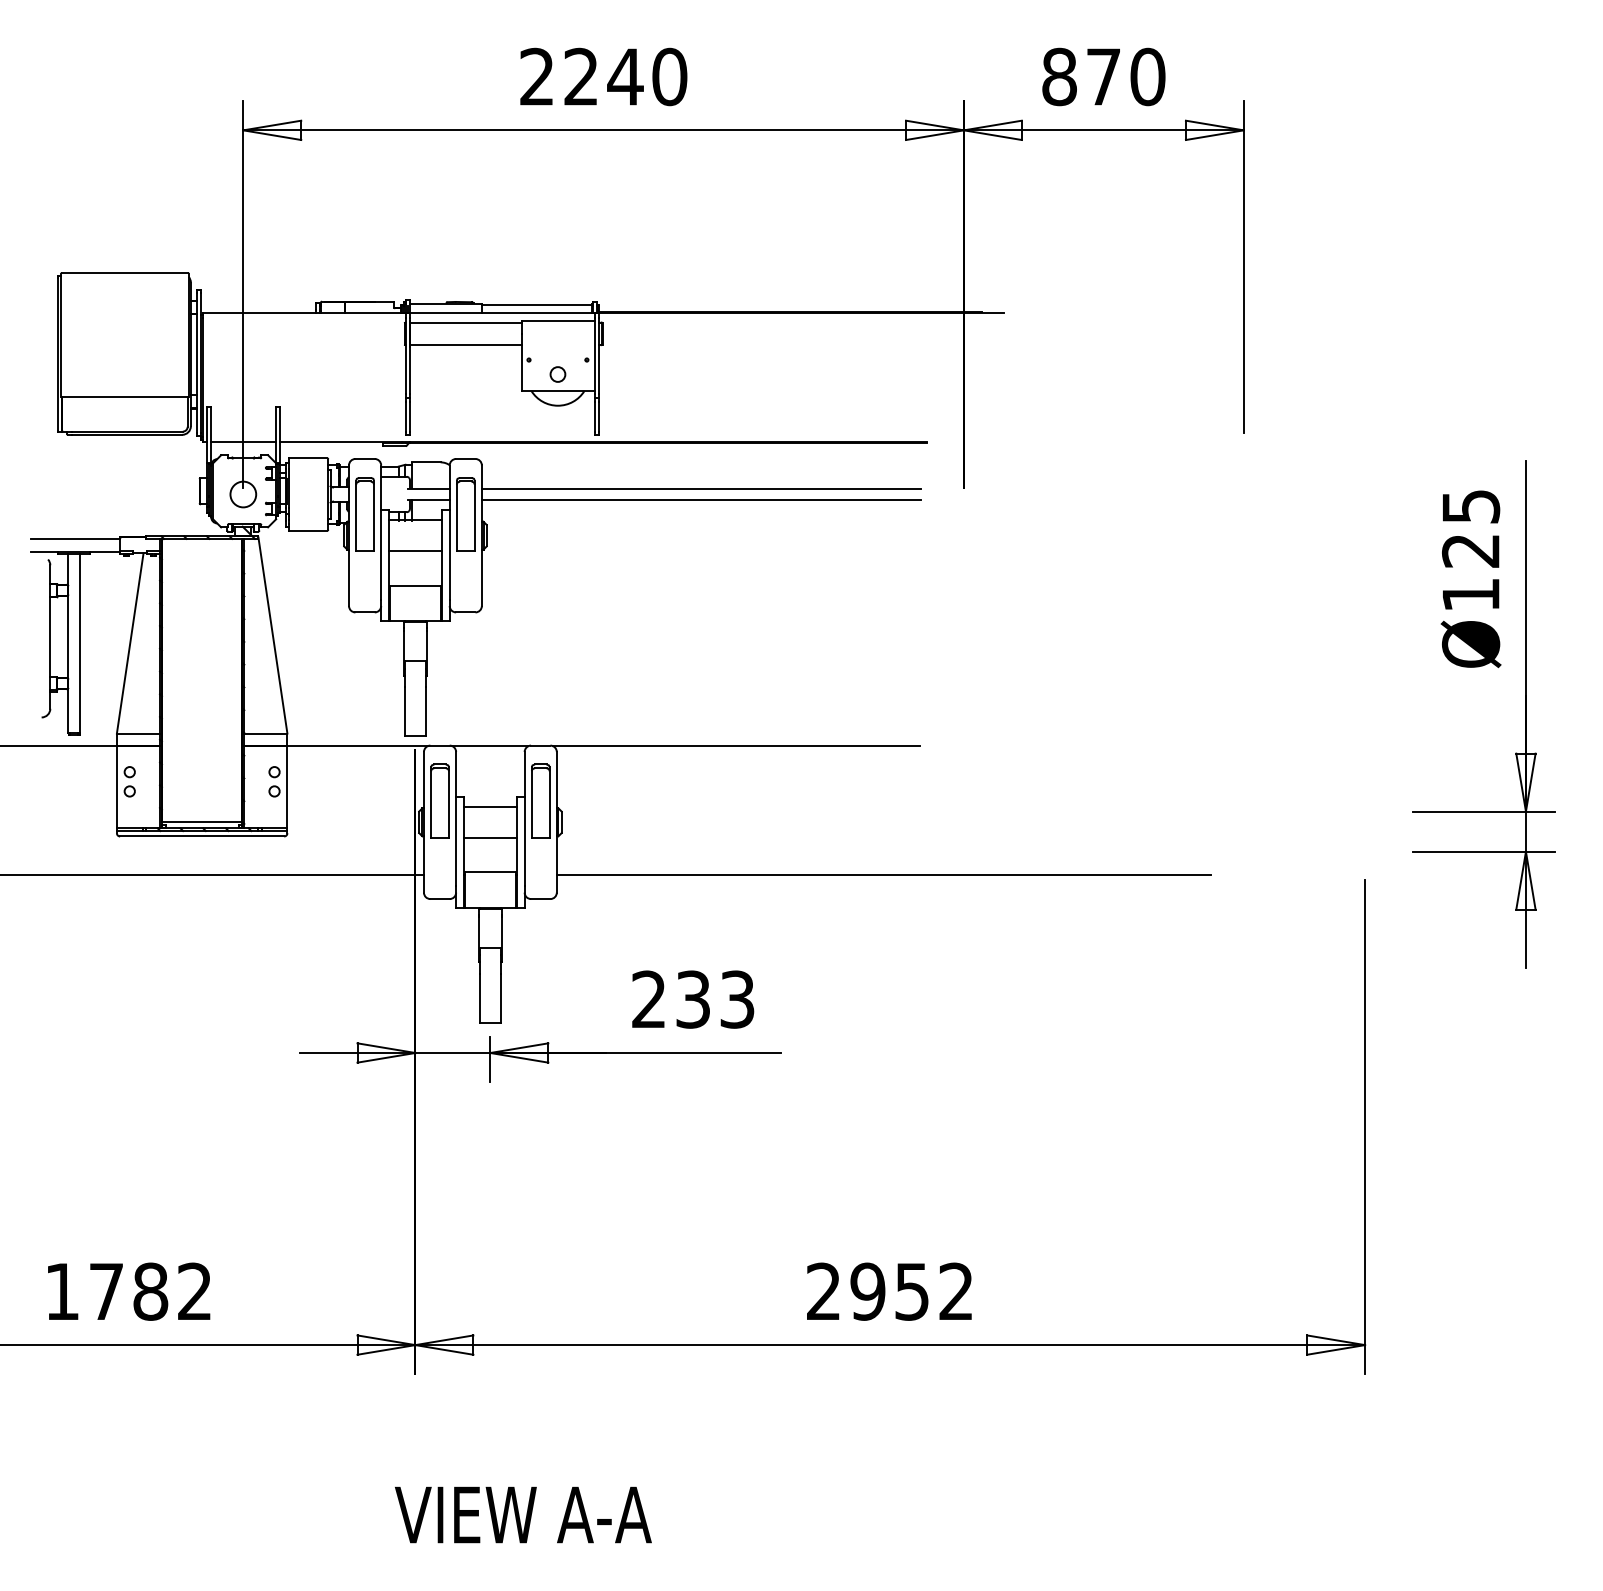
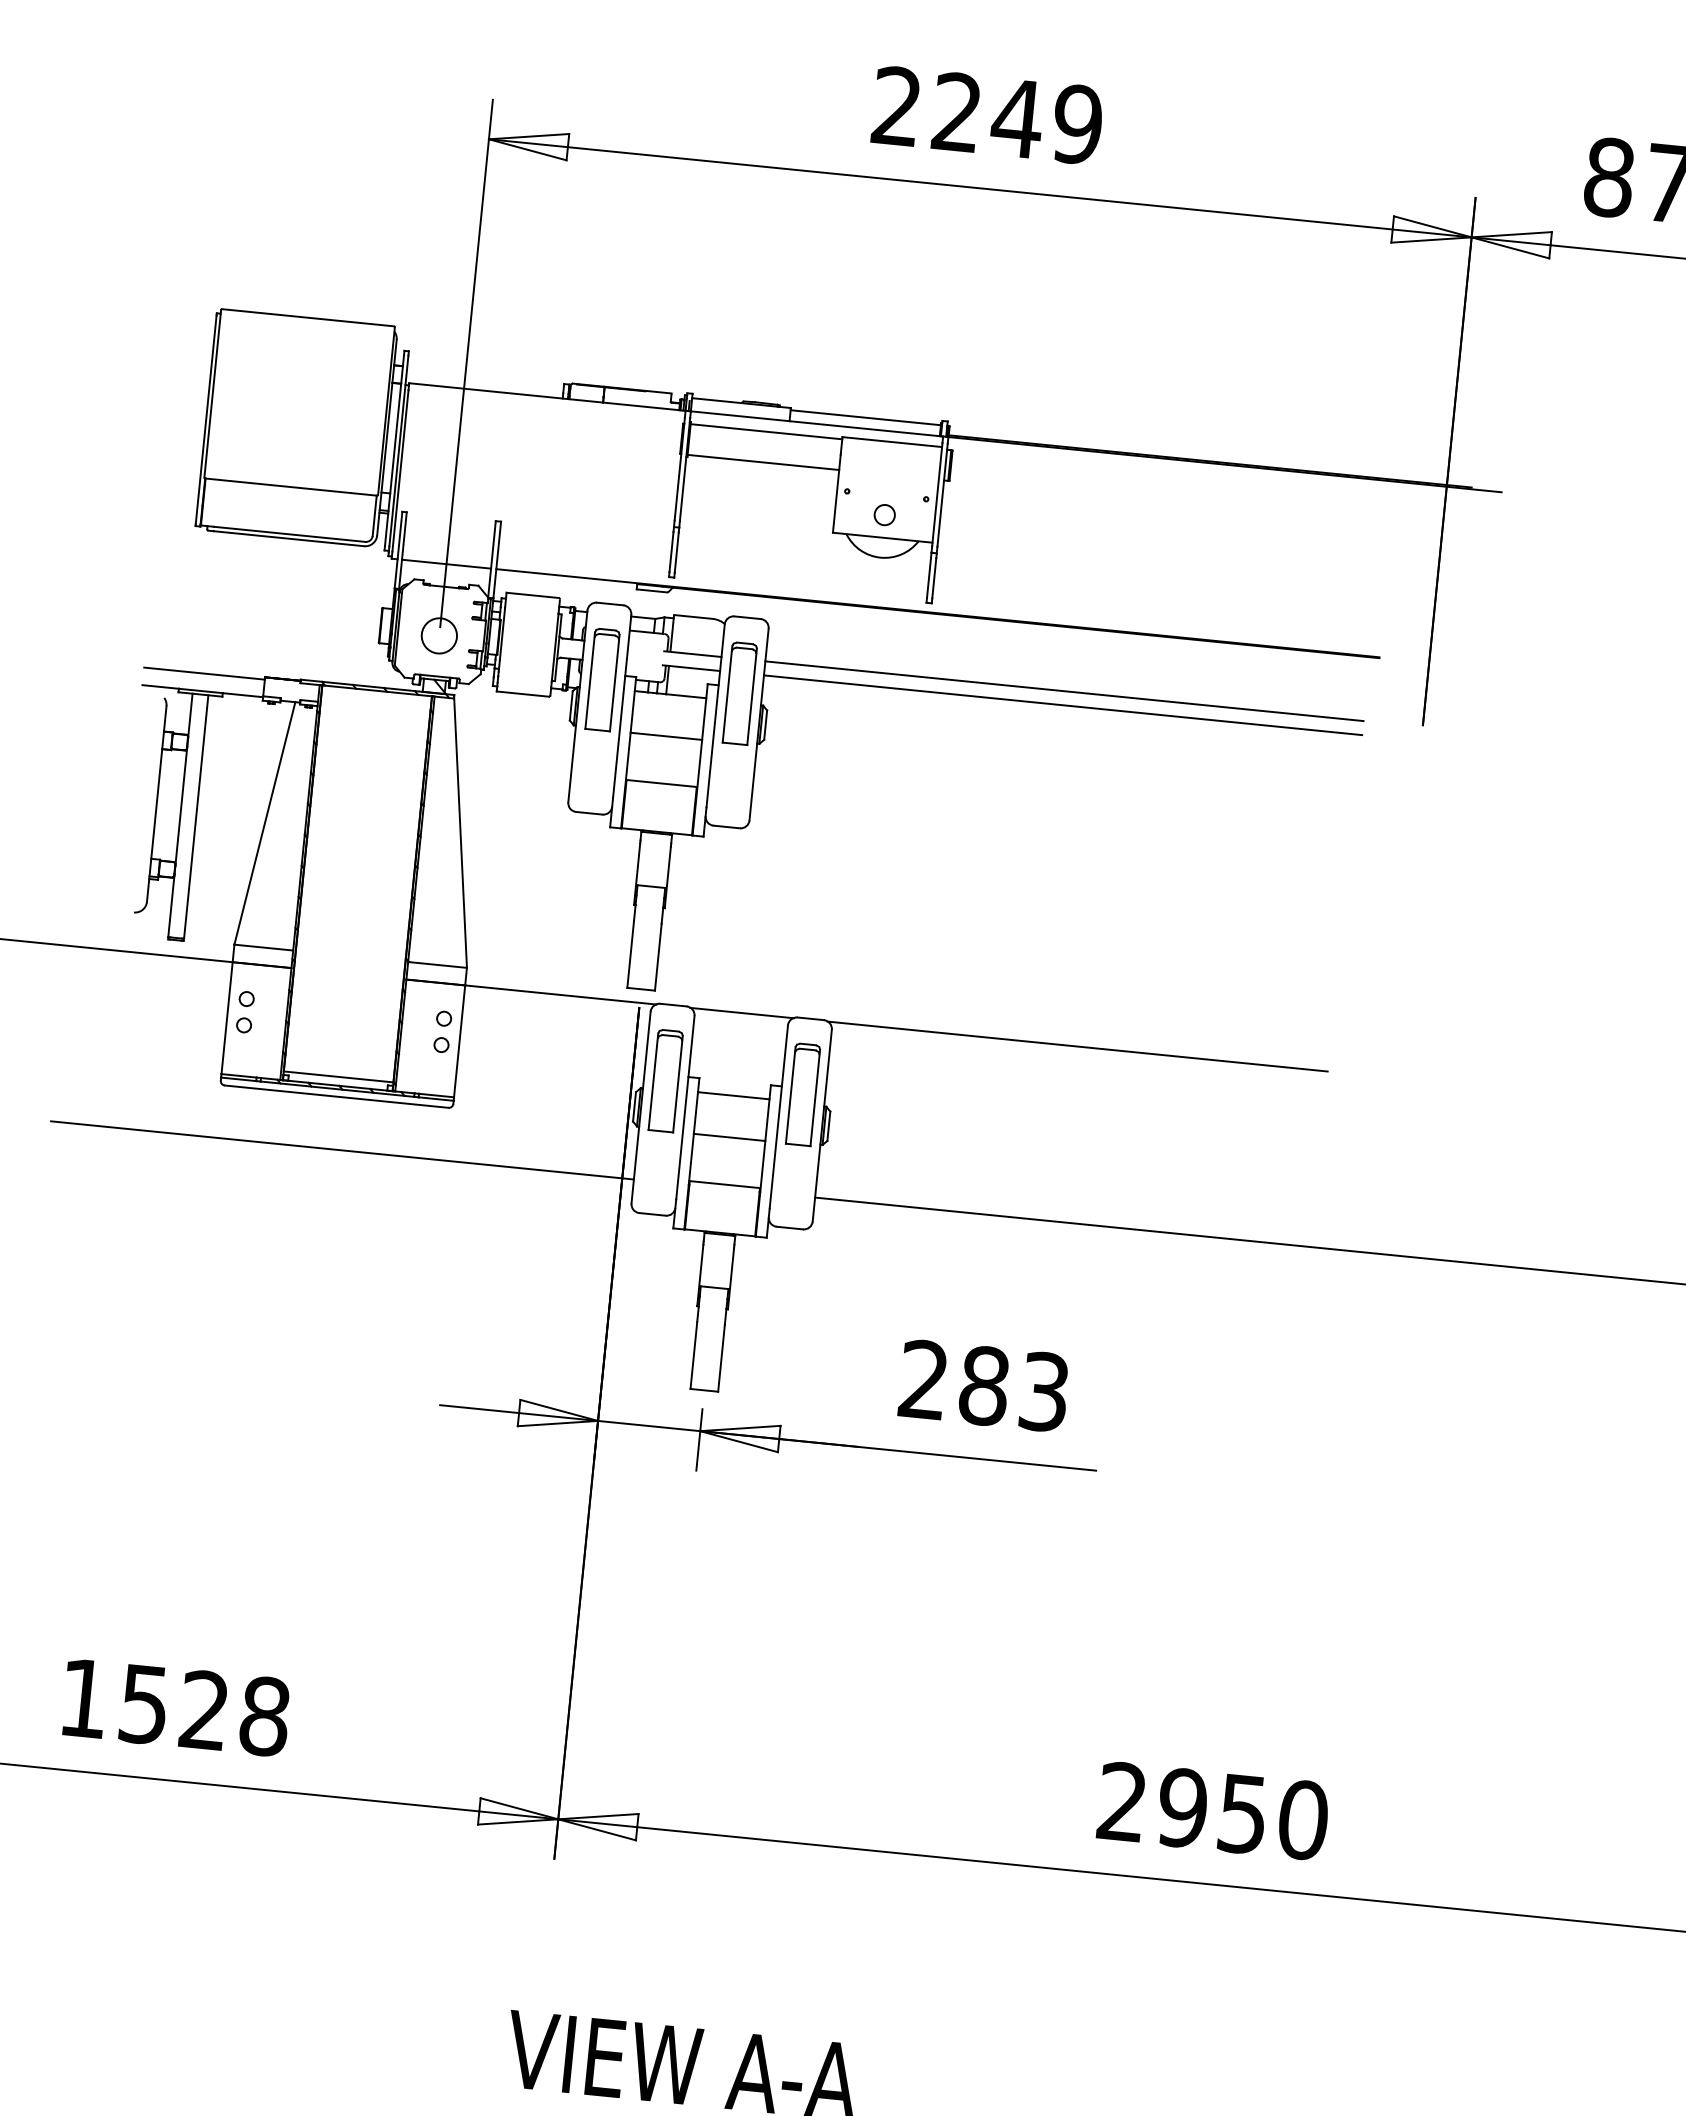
text: (669, 77) -> (1077, 125), 2240 -> 2249
text: (693, 999) -> (984, 1385), 233 -> 283
text: (151, 1291) -> (205, 1710), 1782 -> 1528
text: (956, 1291) -> (1303, 1819), 2952 -> 2950

